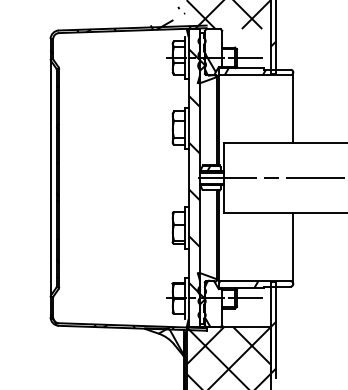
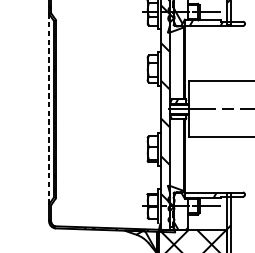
line: (293, 107) -> (245, 52), removed
line: (50, 178) -> (49, 109), solid -> dashed
line: (293, 247) -> (245, 165), removed

